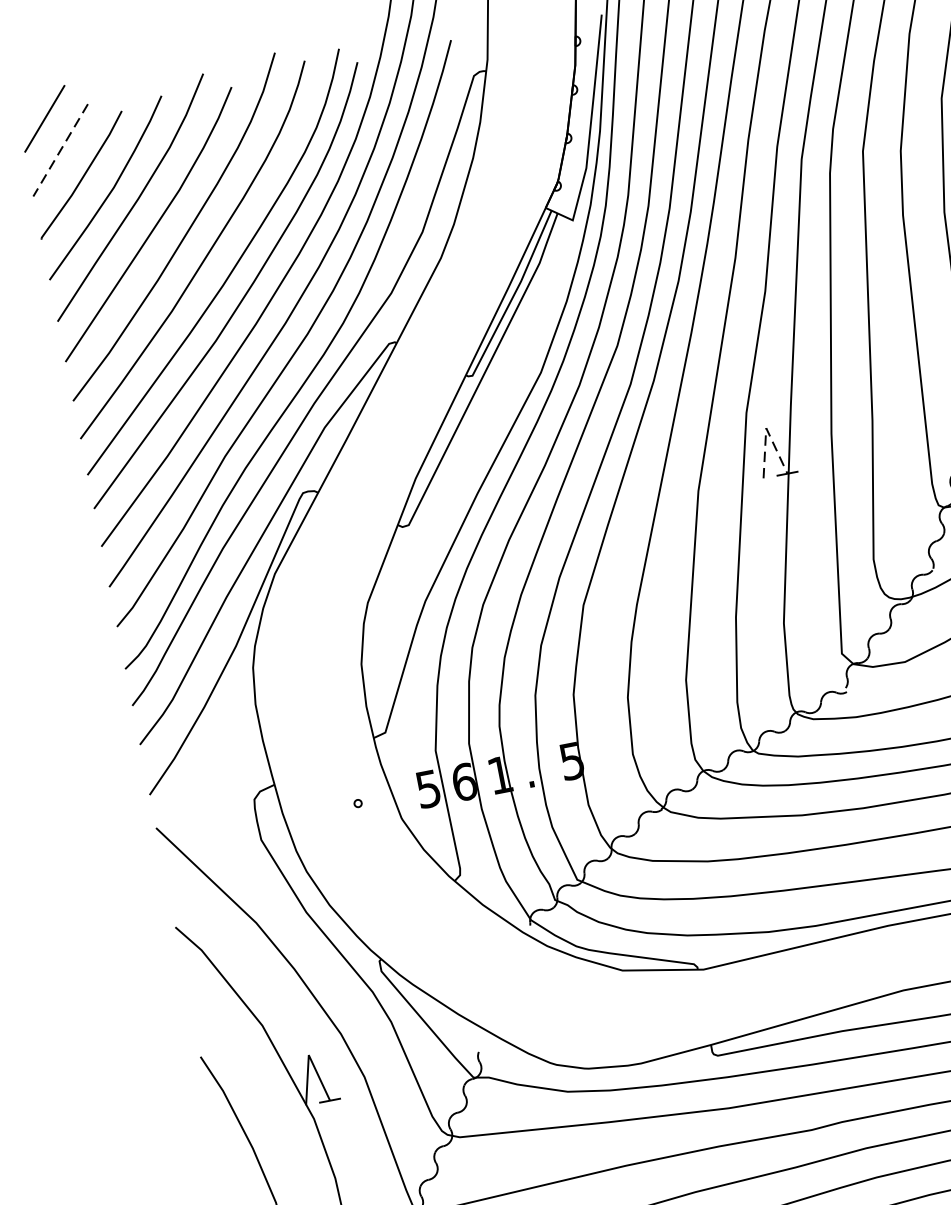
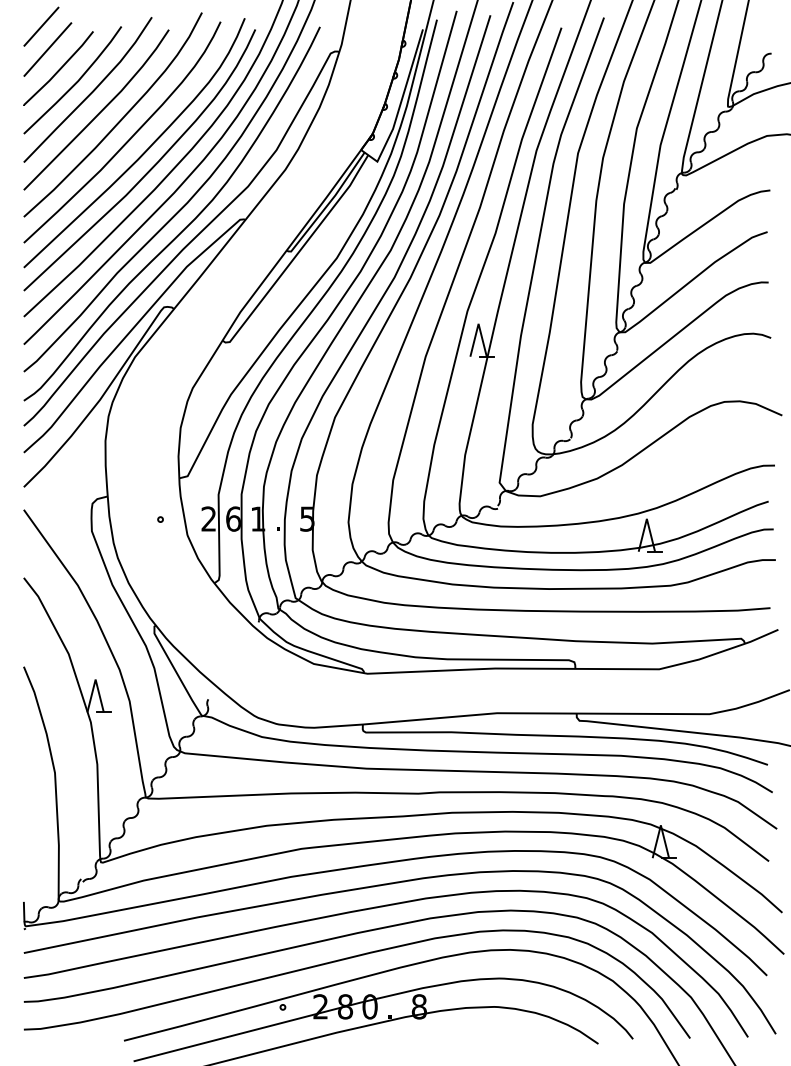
line: (60, 150) -> (47, 49), dashed -> solid
line: (766, 427) -> (478, 323), dashed -> solid
text: (427, 788) -> (208, 518), 5 -> 2

